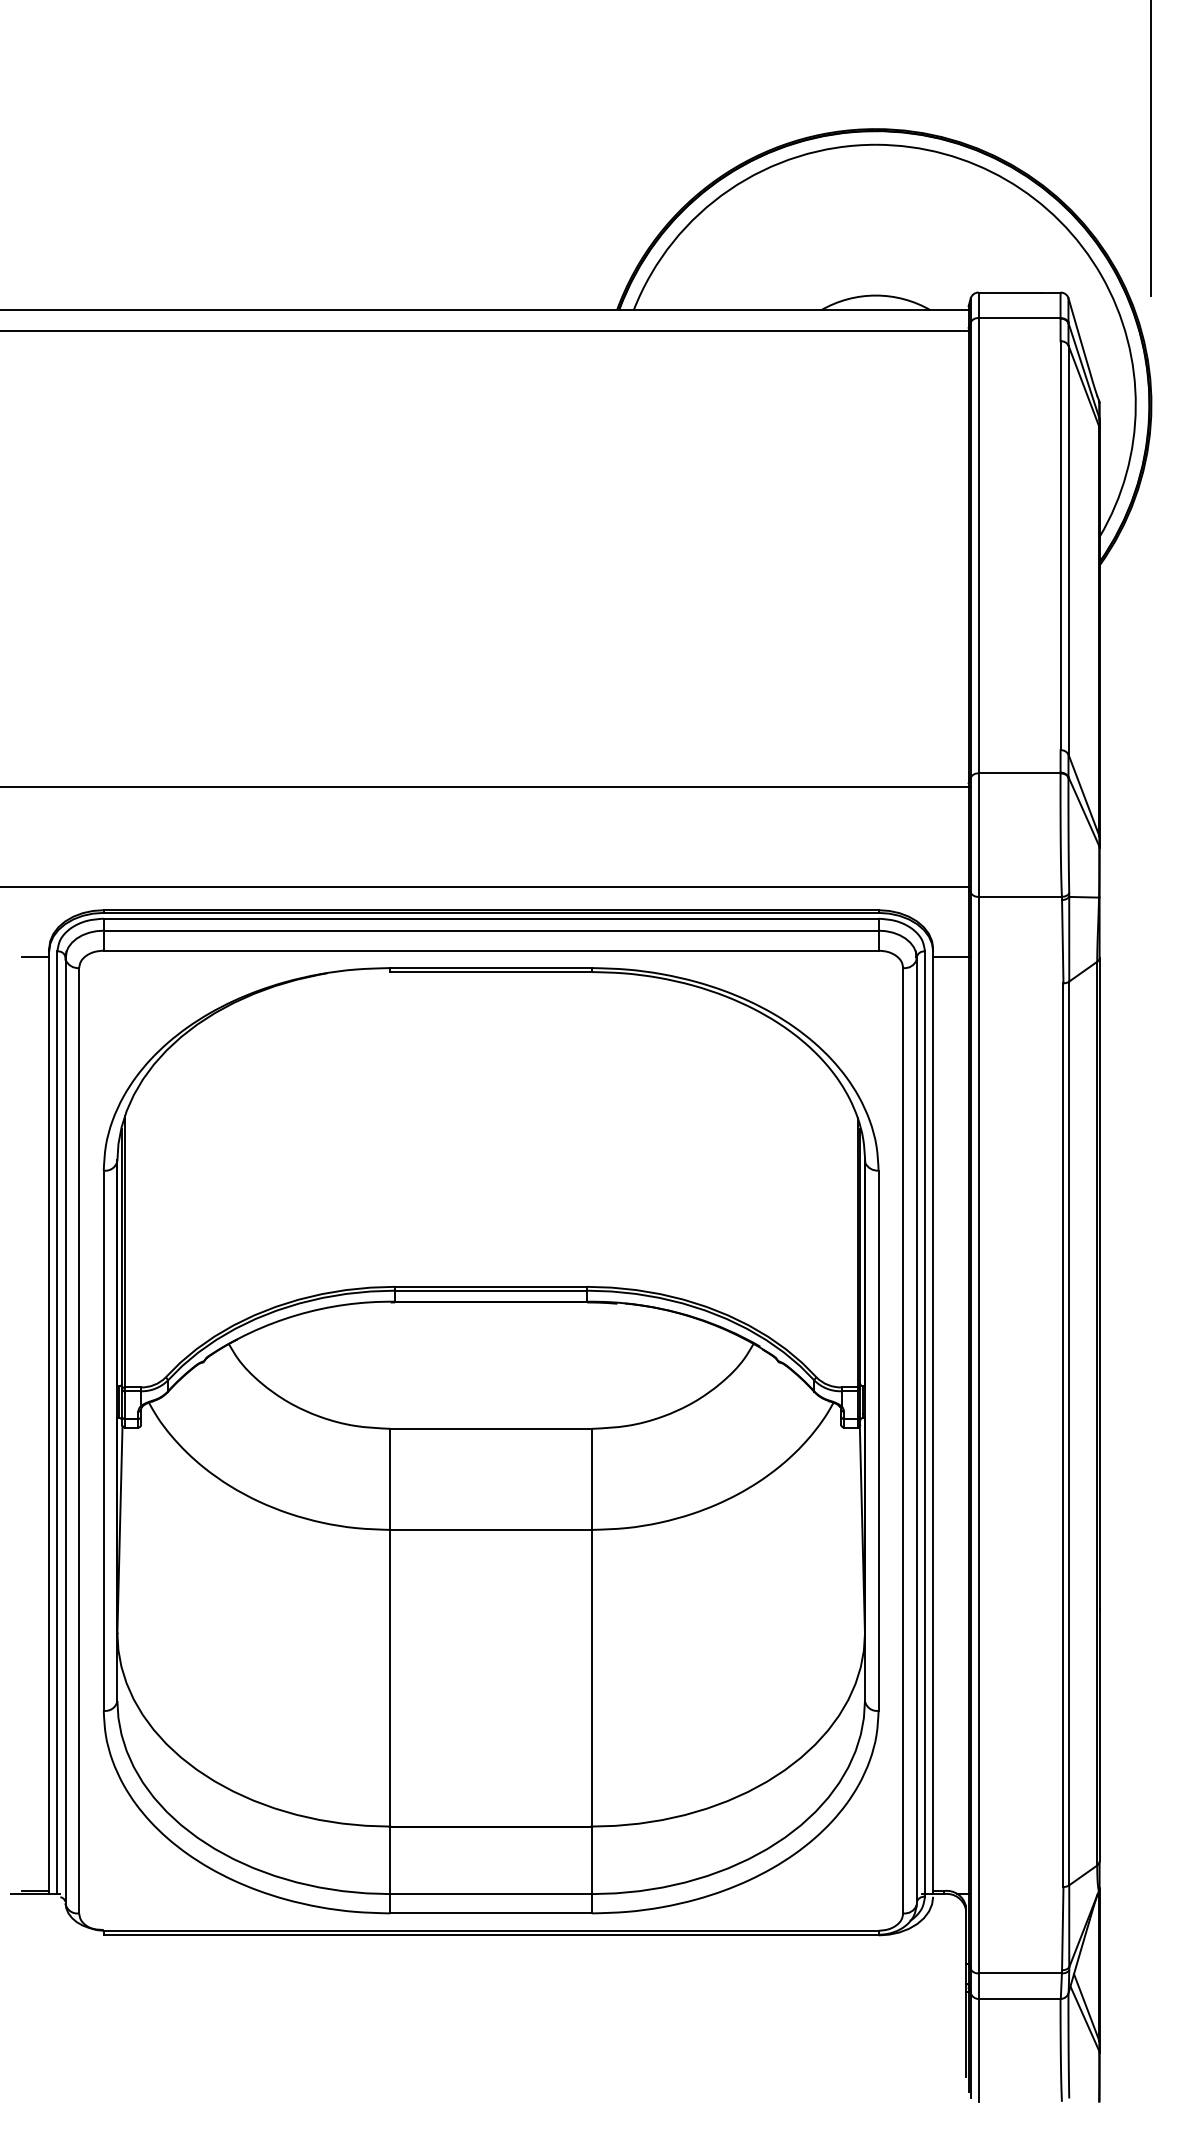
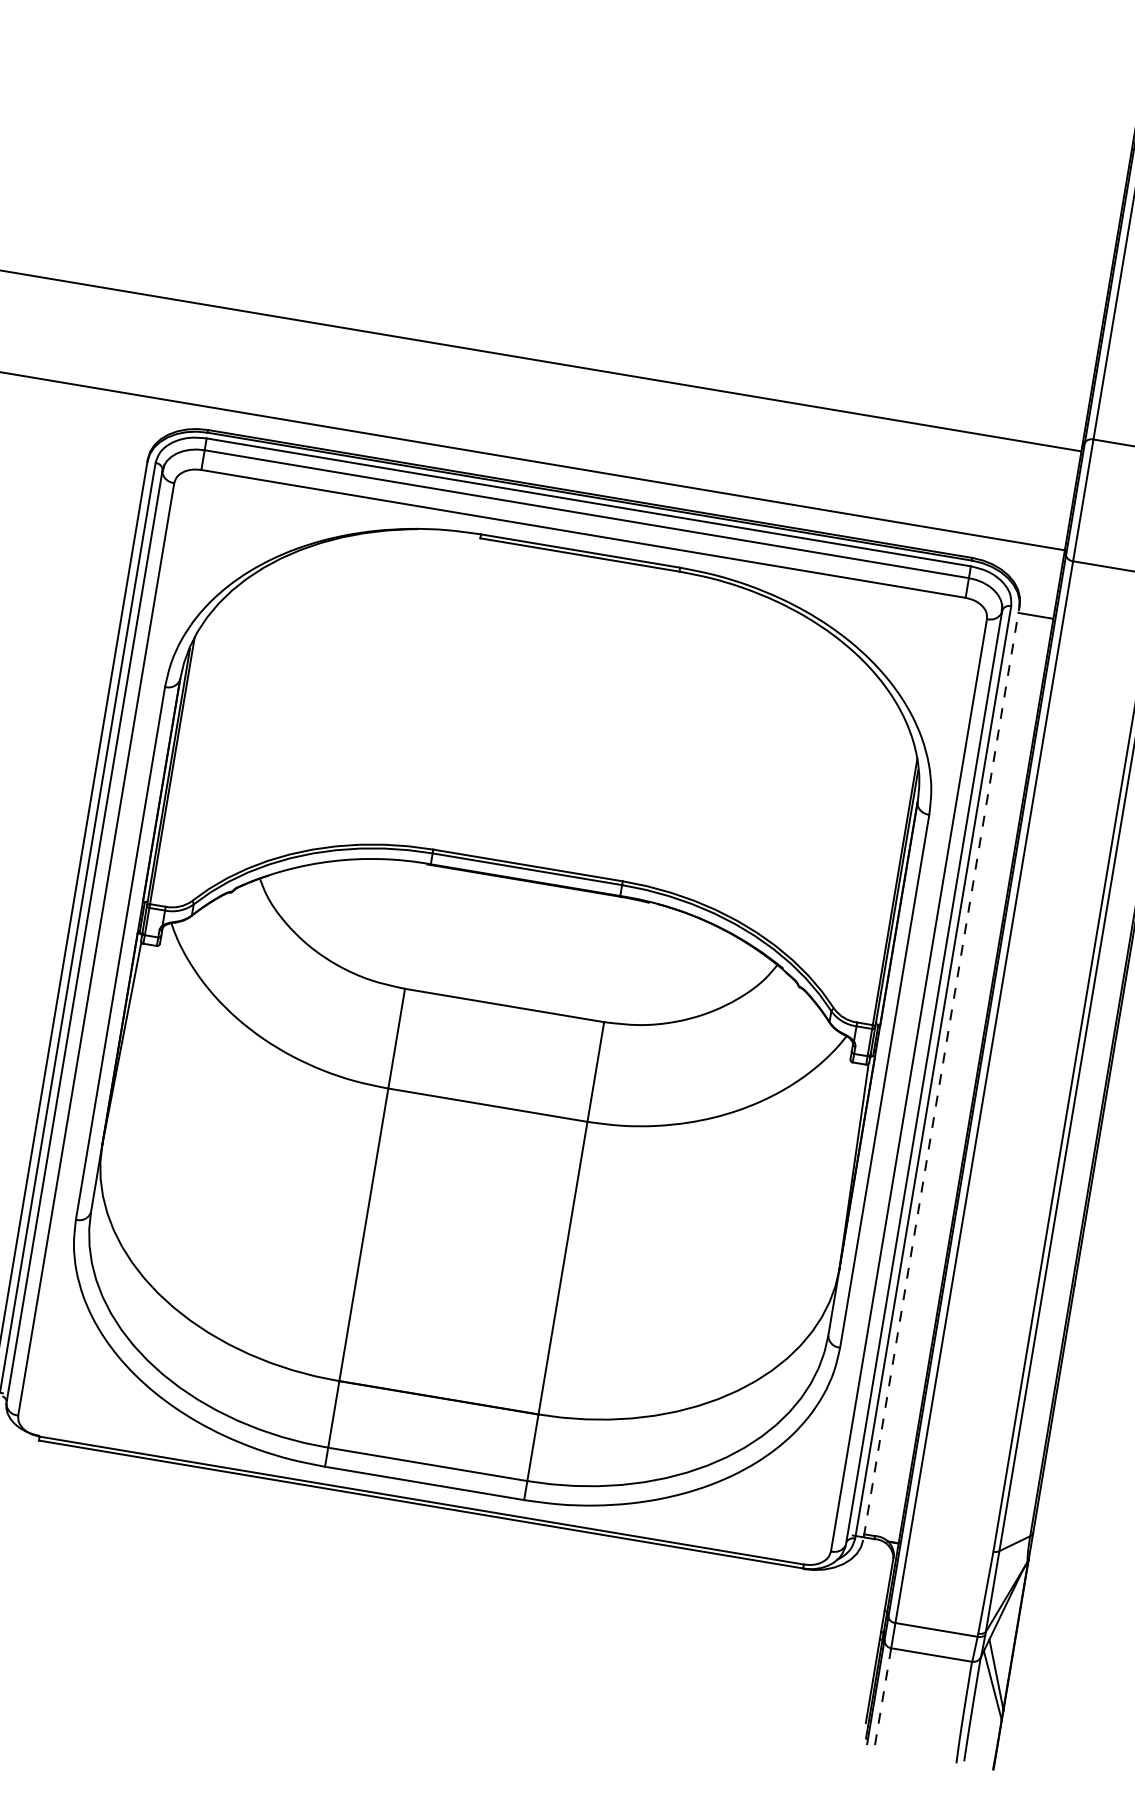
line: (35, 956) -> (133, 464), removed
line: (933, 1422) -> (941, 1072), solid -> dashed
line: (978, 2050) -> (882, 1699), solid -> dashed

